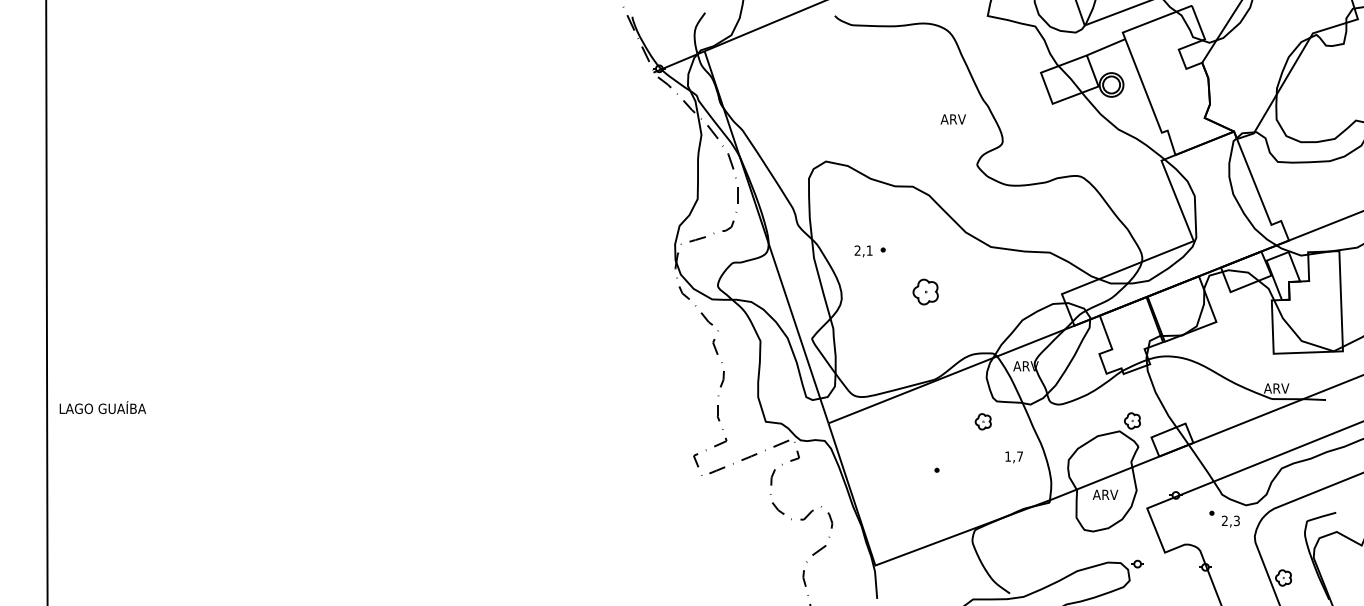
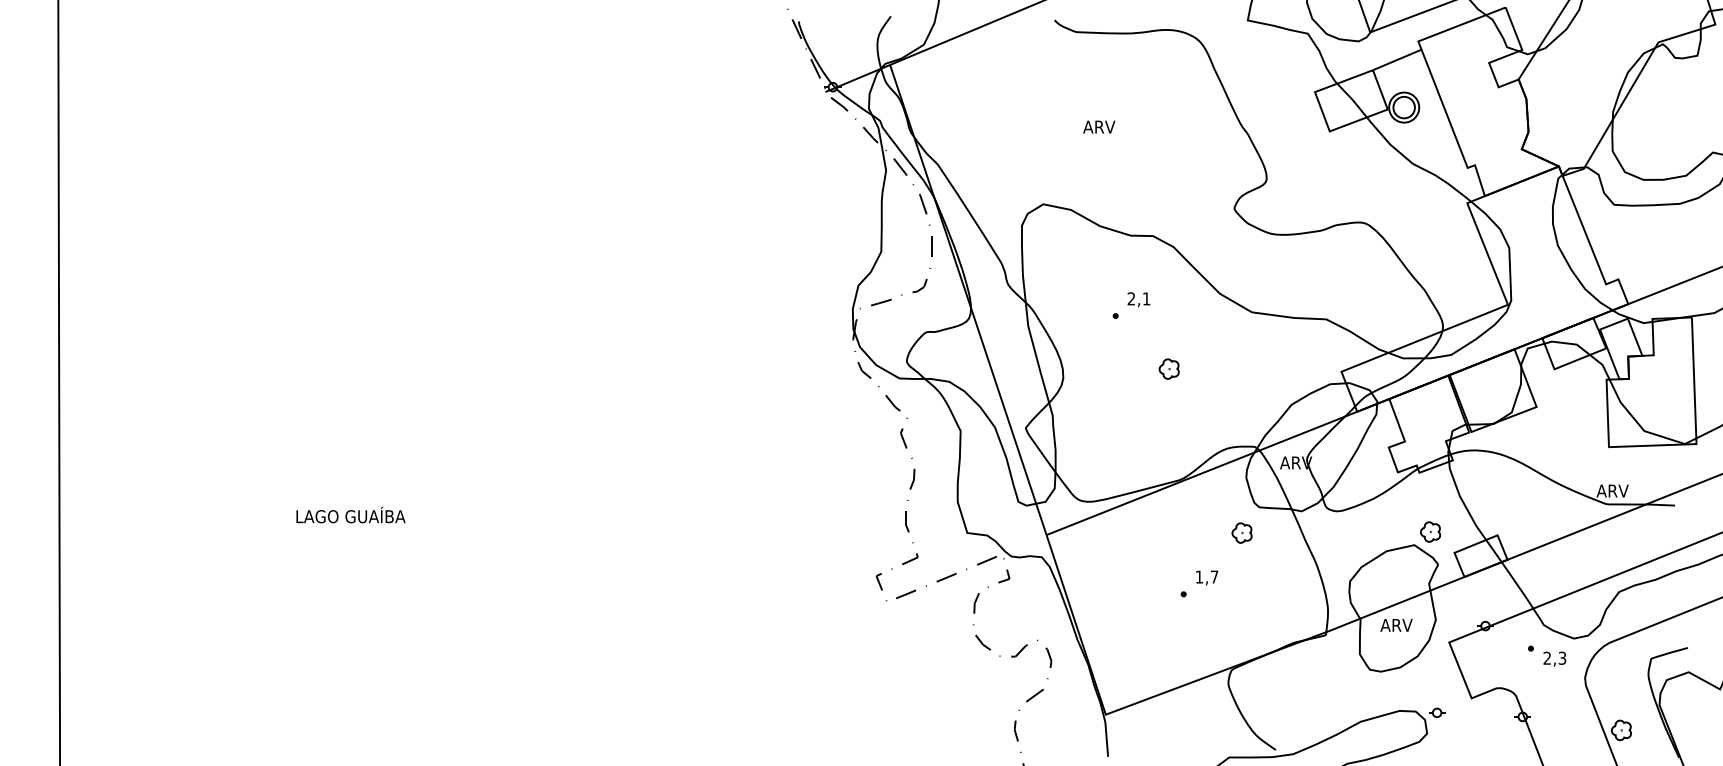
text: (953, 118) -> (1099, 126), moved
text: (863, 251) -> (1138, 299), moved
part: (925, 291) -> (1168, 368), size x0.62
text: (102, 407) -> (350, 514), moved
text: (1014, 456) -> (1207, 577), moved

